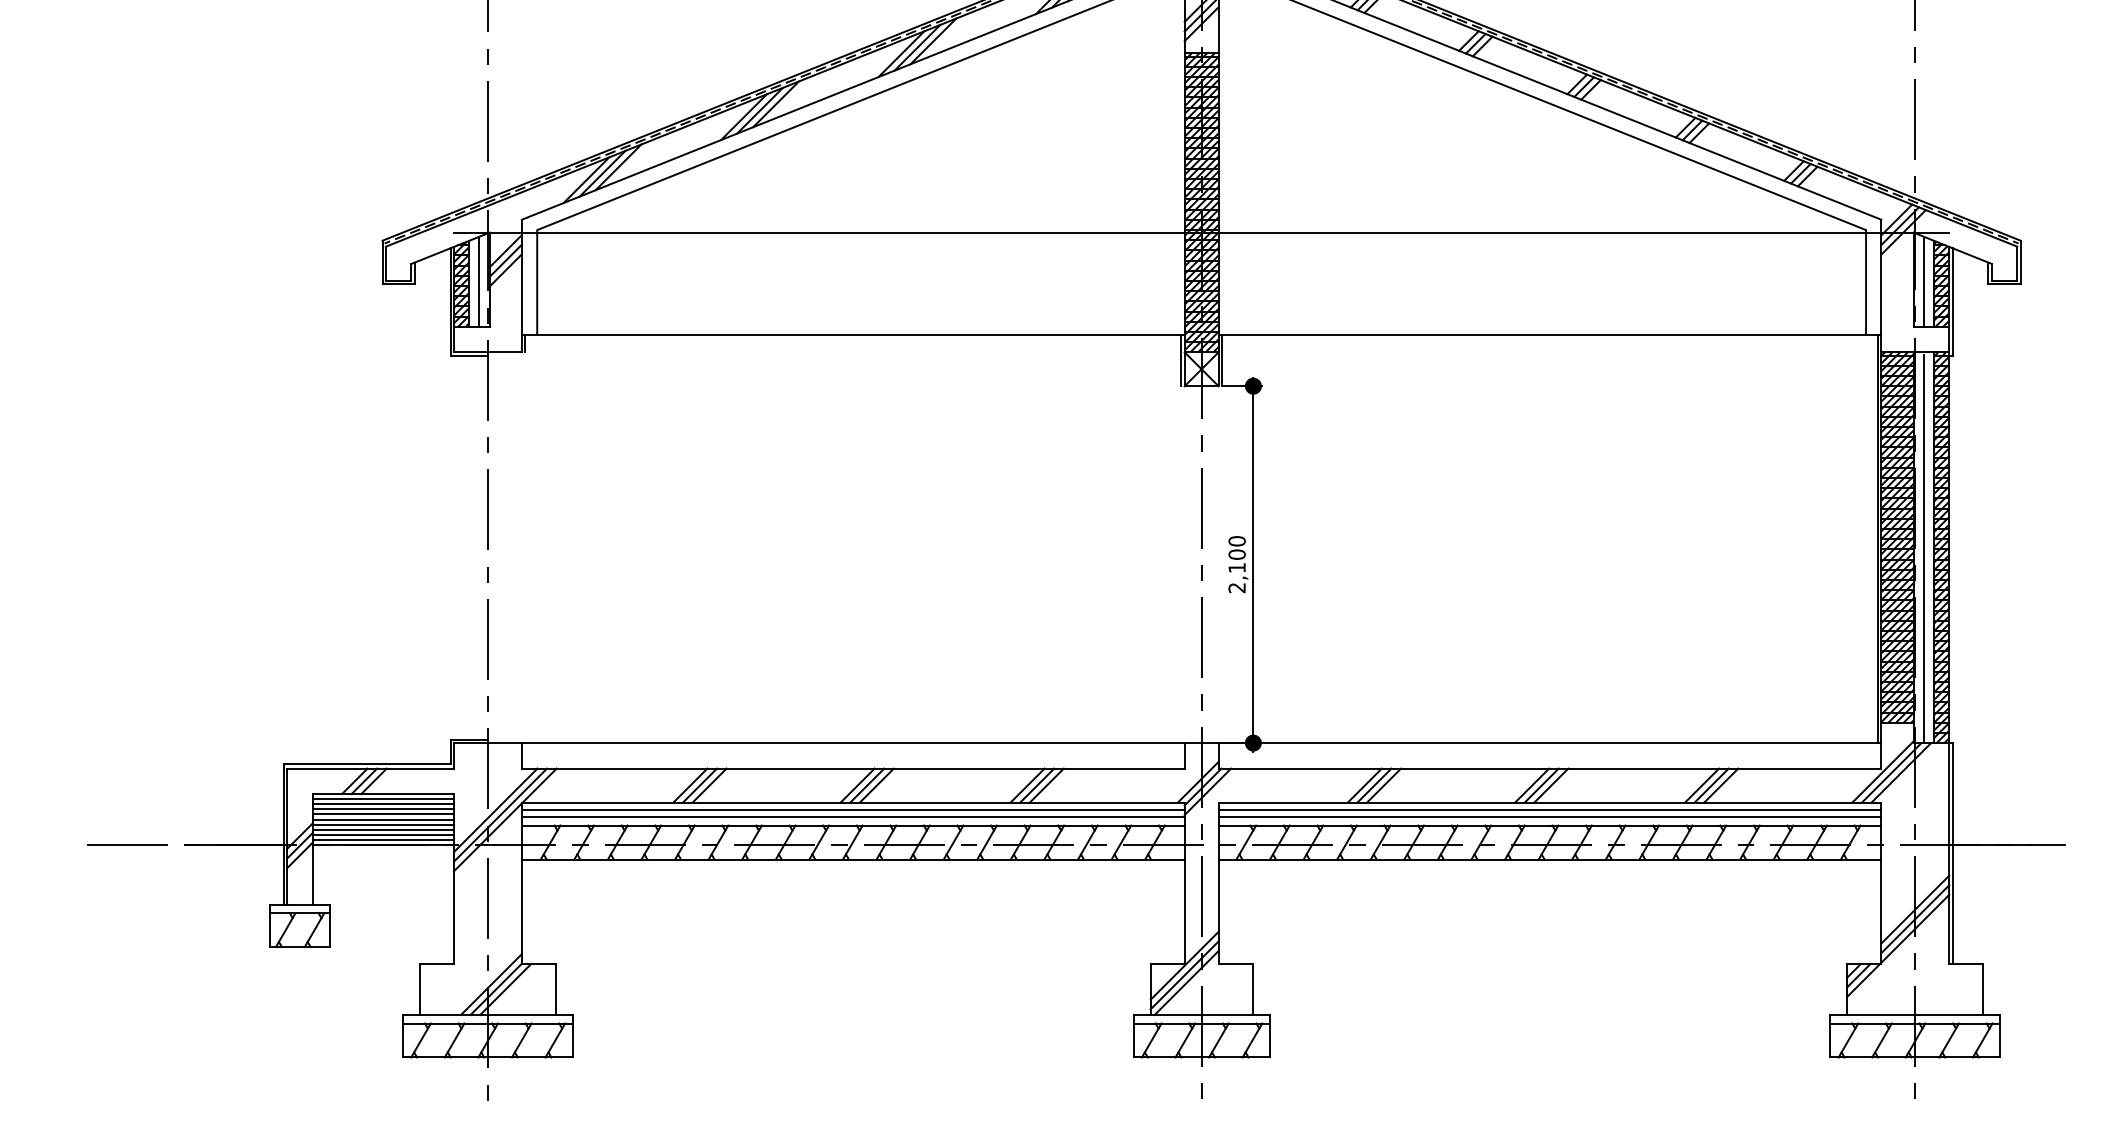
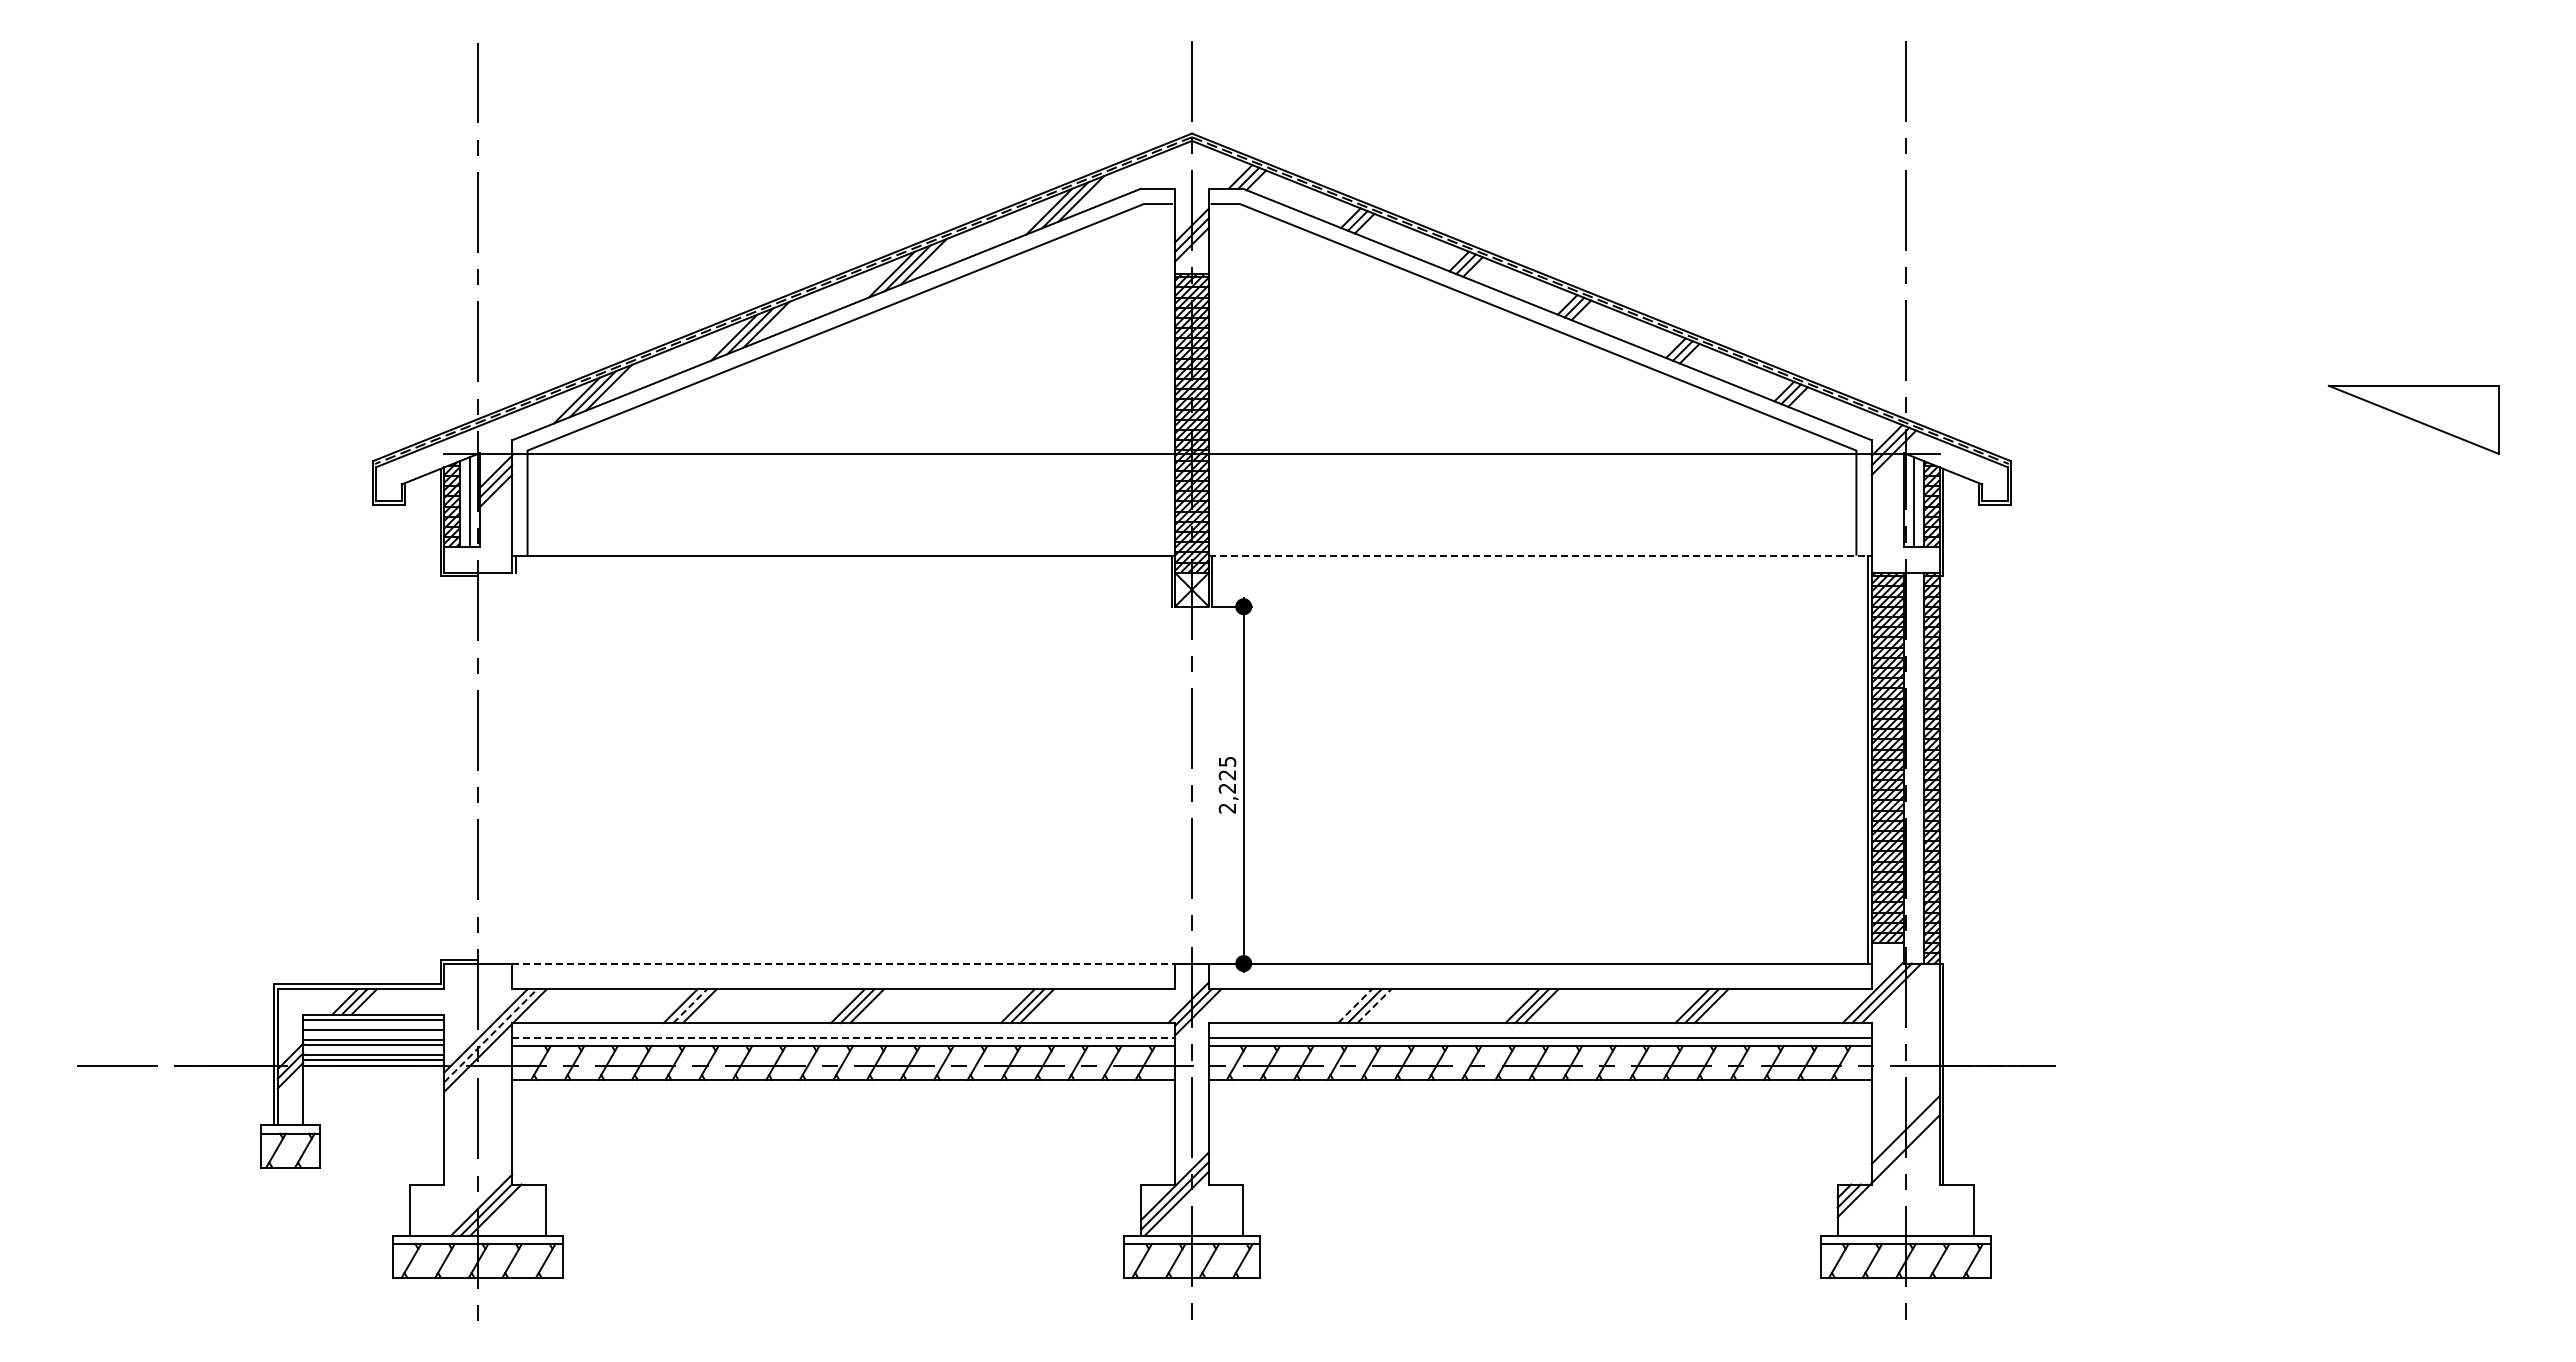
line: (1550, 335) -> (1540, 555), solid -> dashed
line: (1924, 548) -> (1914, 768), removed
text: (1237, 554) -> (1227, 774), 2,100 -> 2,225
line: (854, 743) -> (844, 963), solid -> dashed
line: (700, 785) -> (690, 1005), solid -> dashed
line: (1365, 785) -> (1355, 1005), solid -> dashed
line: (1384, 785) -> (1374, 1005), solid -> dashed
line: (383, 804) -> (373, 1024), removed
line: (853, 810) -> (843, 1030), removed
line: (1549, 810) -> (1539, 1030), removed
line: (383, 814) -> (373, 1034), removed
line: (500, 815) -> (490, 1035), solid -> dashed
line: (854, 817) -> (844, 1037), solid -> dashed
line: (383, 830) -> (373, 1050), removed
line: (1915, 919) -> (1905, 1139), removed

